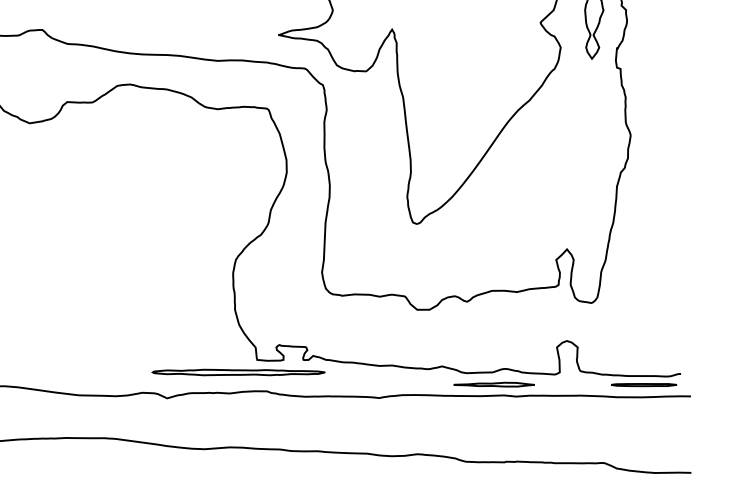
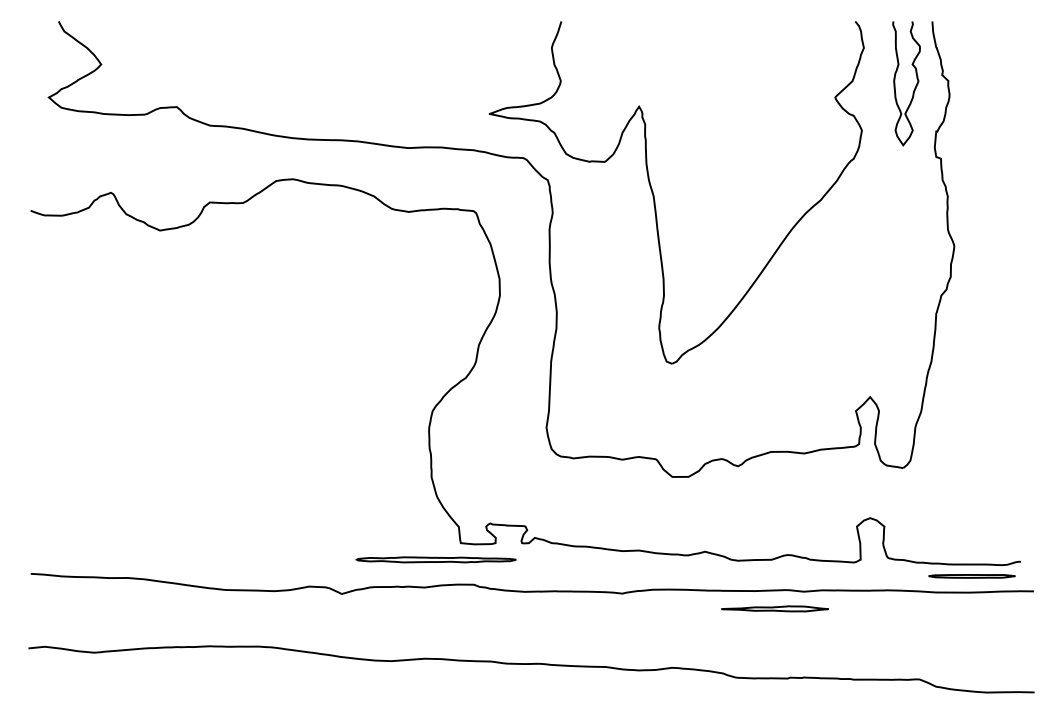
part: (238, 372) -> (435, 559), size x0.7
part: (493, 384) -> (774, 608), moved

